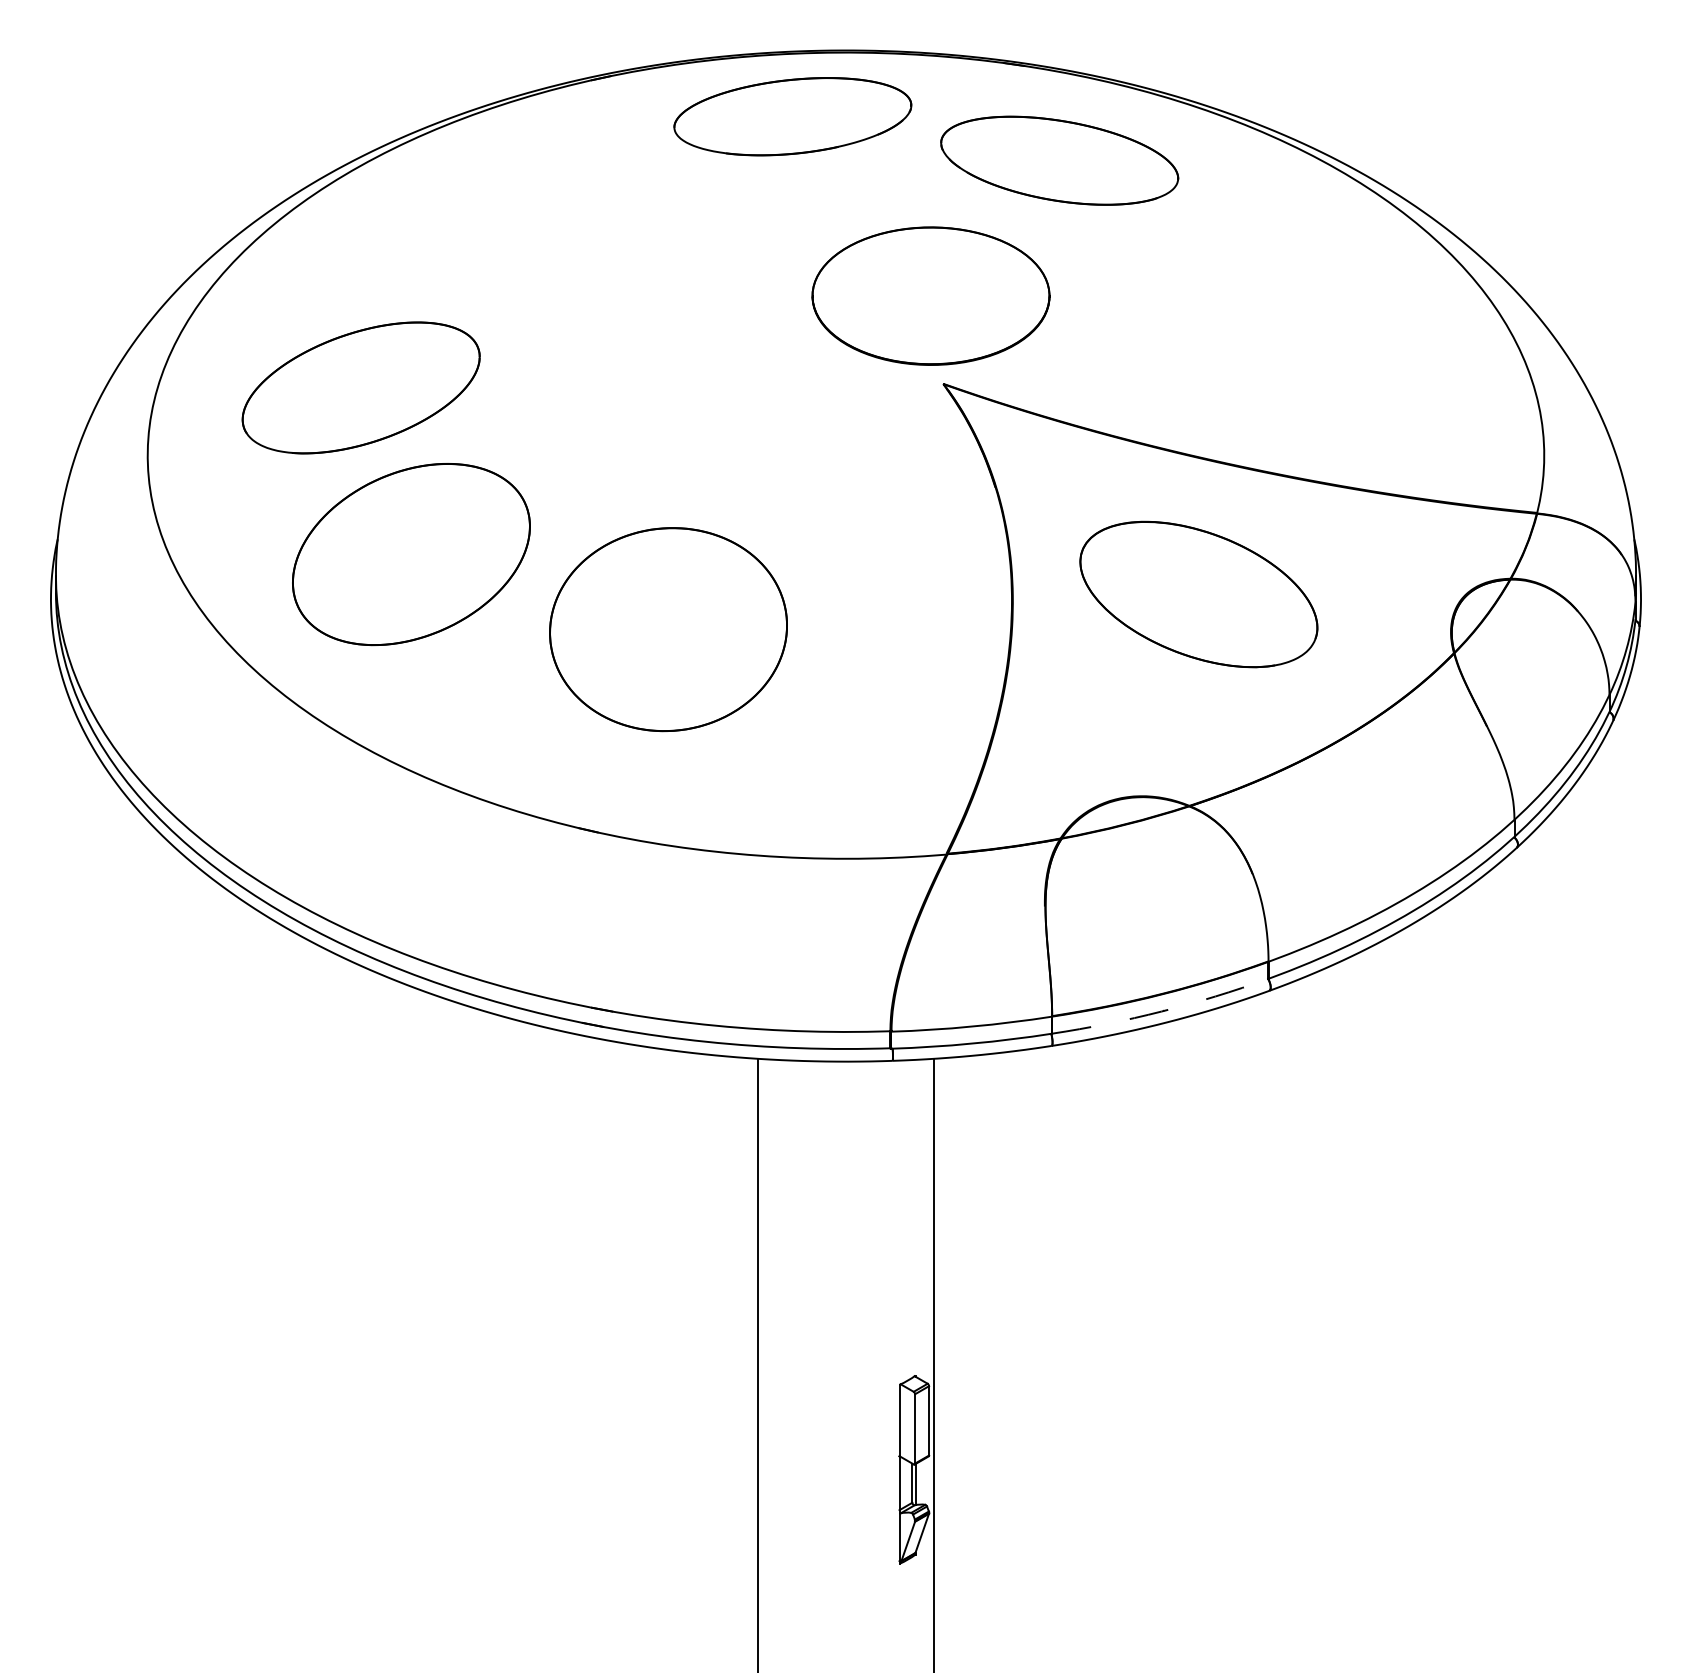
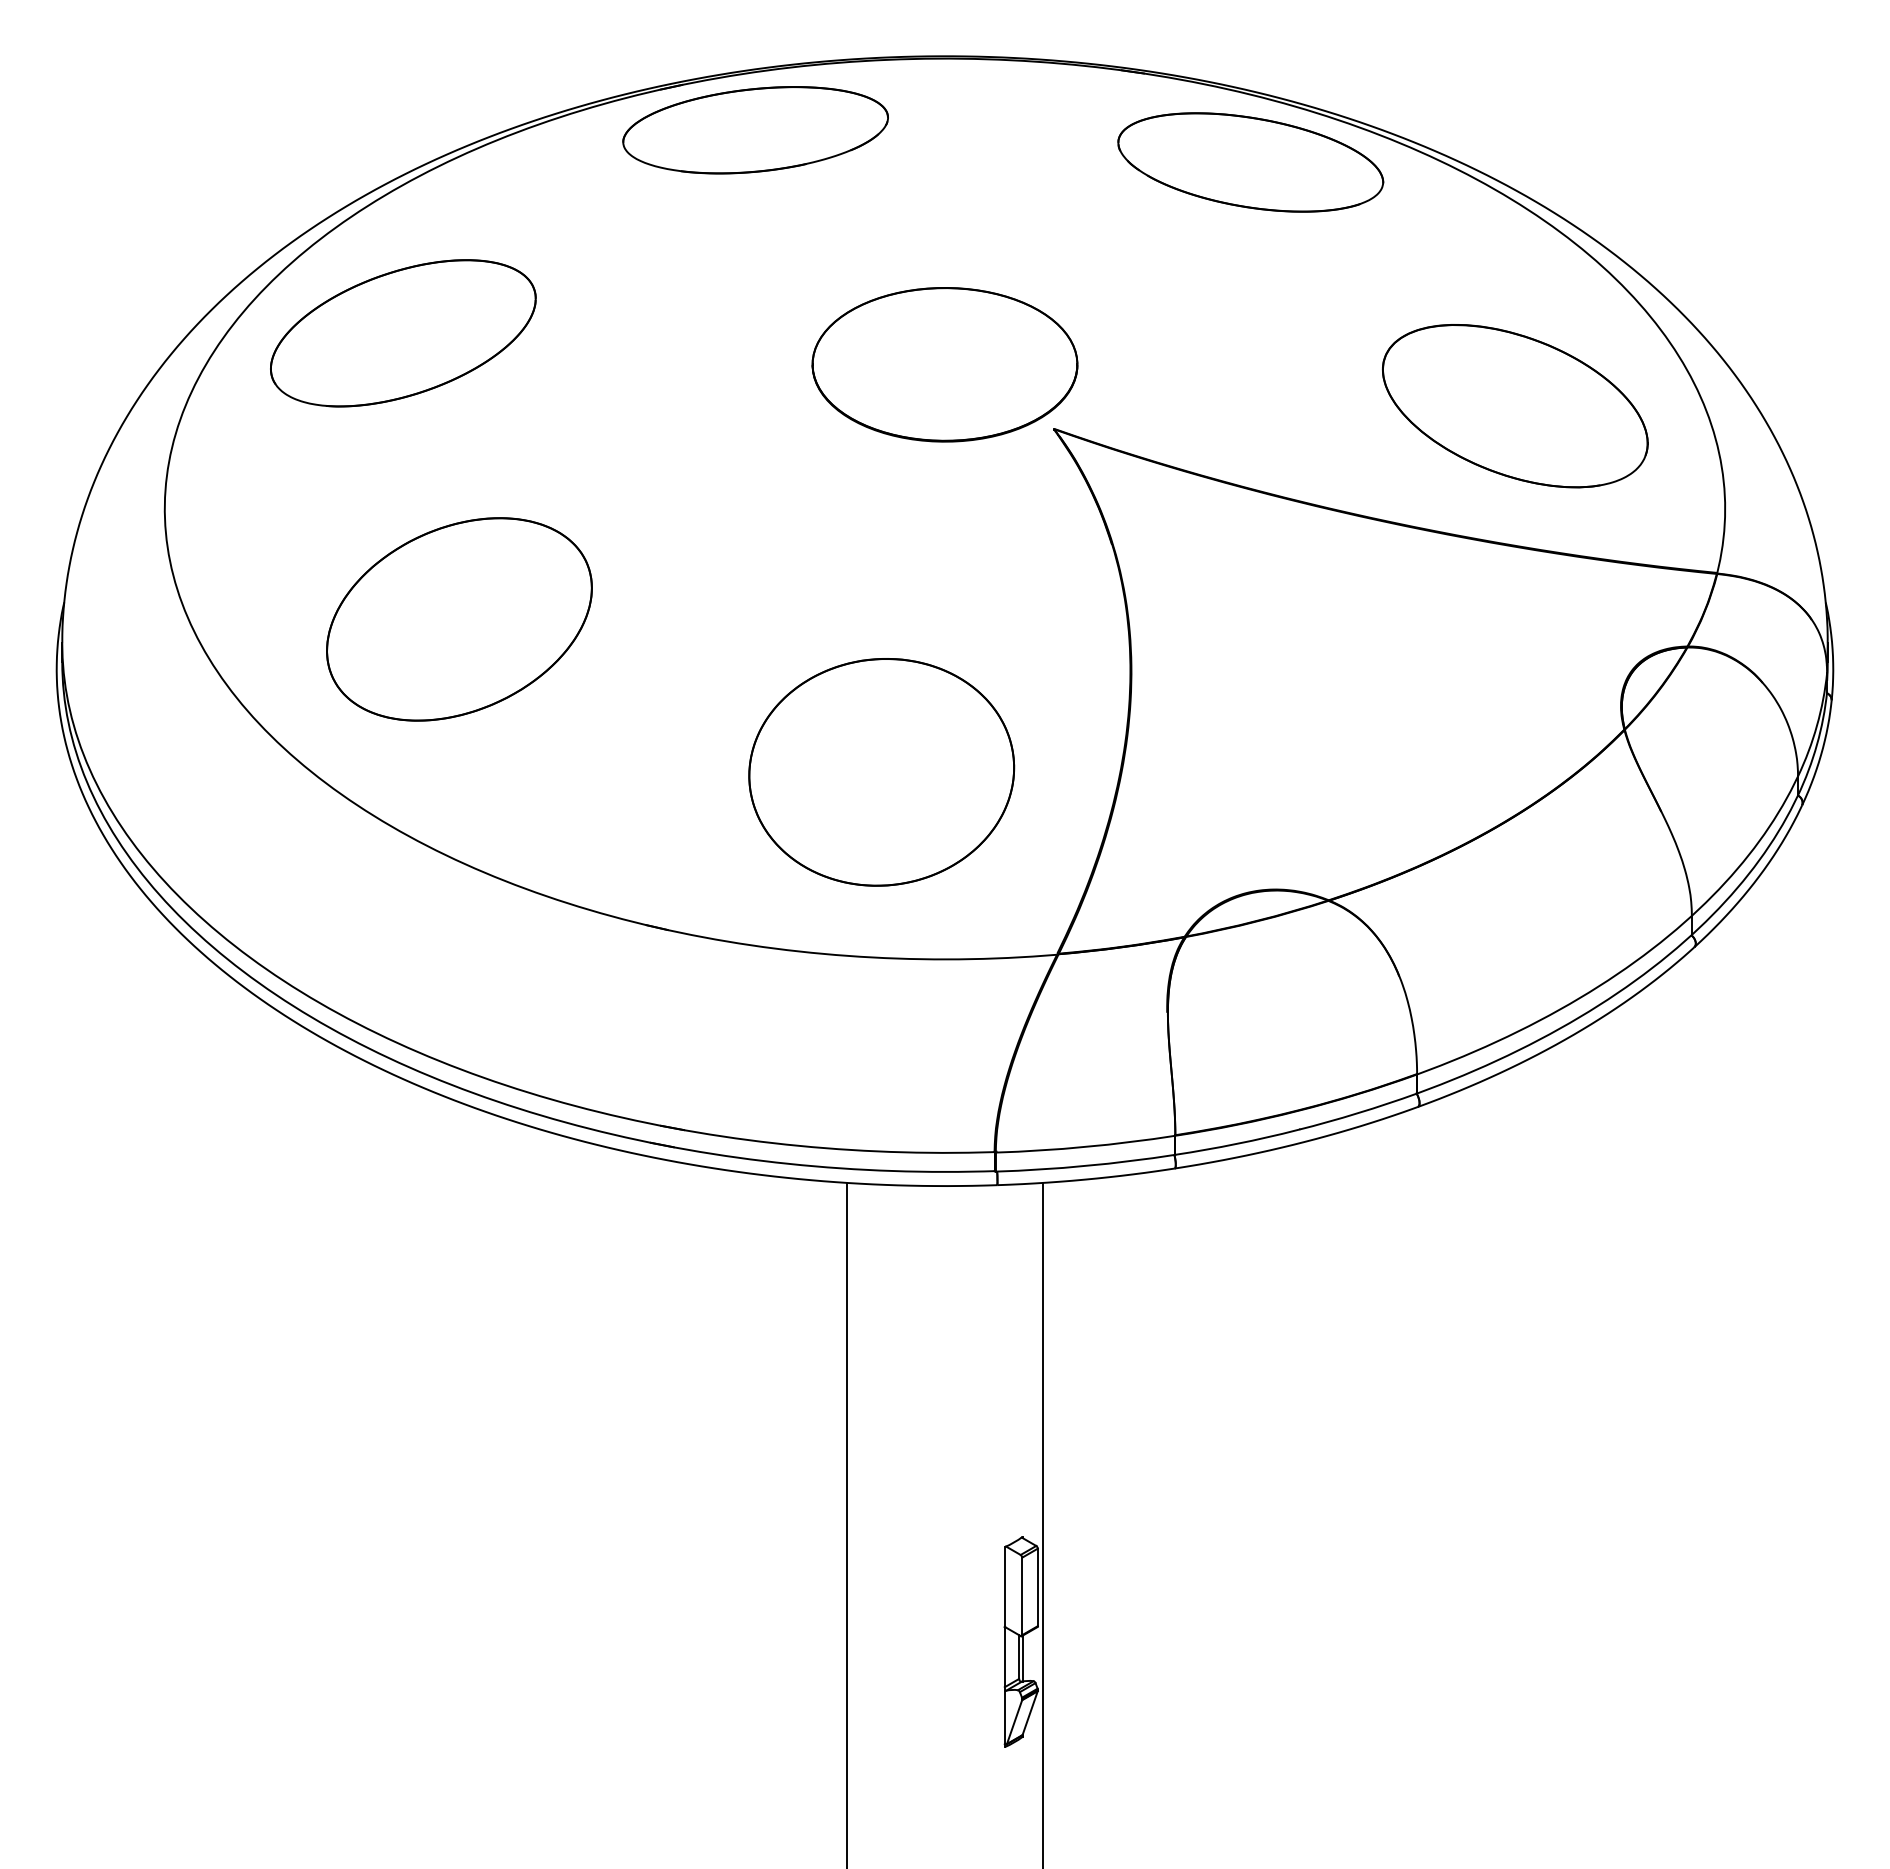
part: (792, 116) -> (755, 130), moved
part: (1059, 160) -> (1250, 162), moved
part: (930, 295) -> (944, 364), moved
part: (361, 388) -> (403, 333), moved
part: (1199, 594) -> (1515, 406), moved
part: (668, 629) -> (881, 772), moved
arc: (1161, 1011) -> (1297, 1130), dashed -> solid

